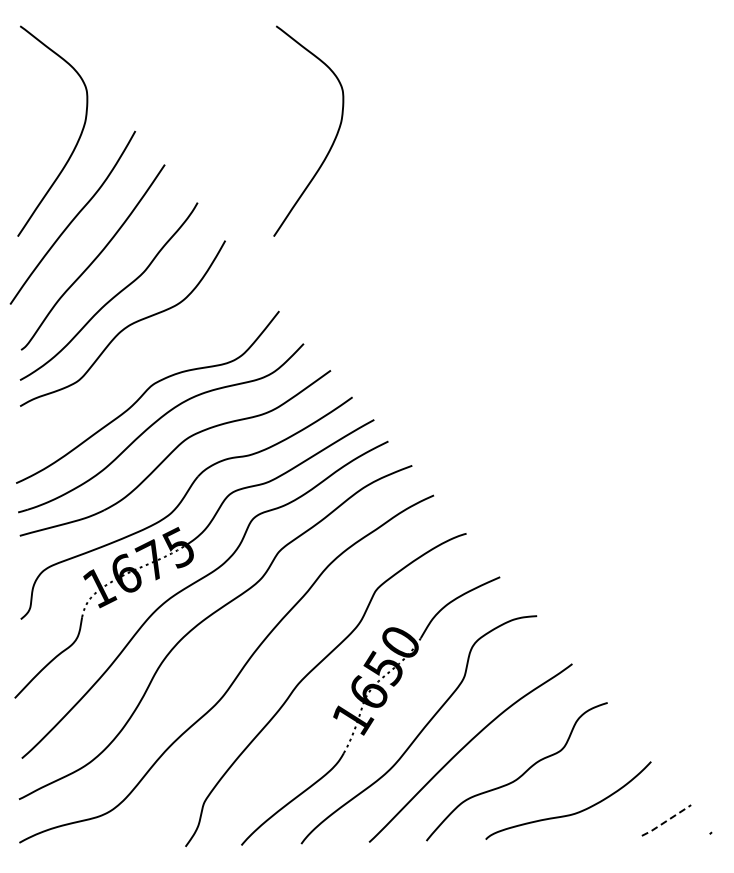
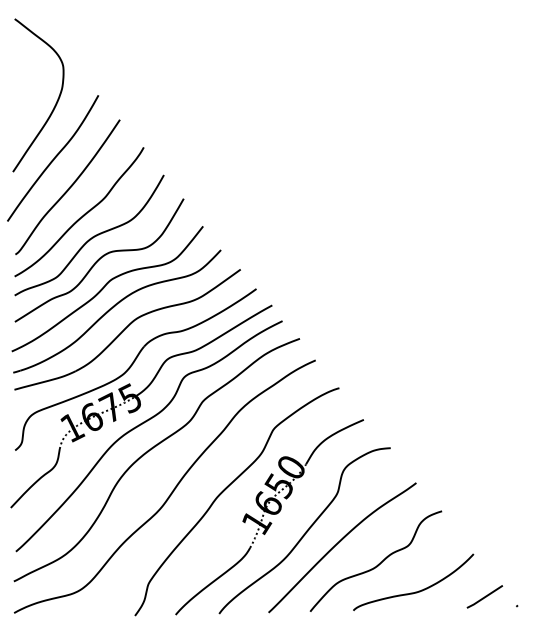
curve: (332, 142) -> (241, 103), removed
curve: (136, 357) -> (99, 260), added
line: (666, 821) -> (484, 597), dashed -> solid

